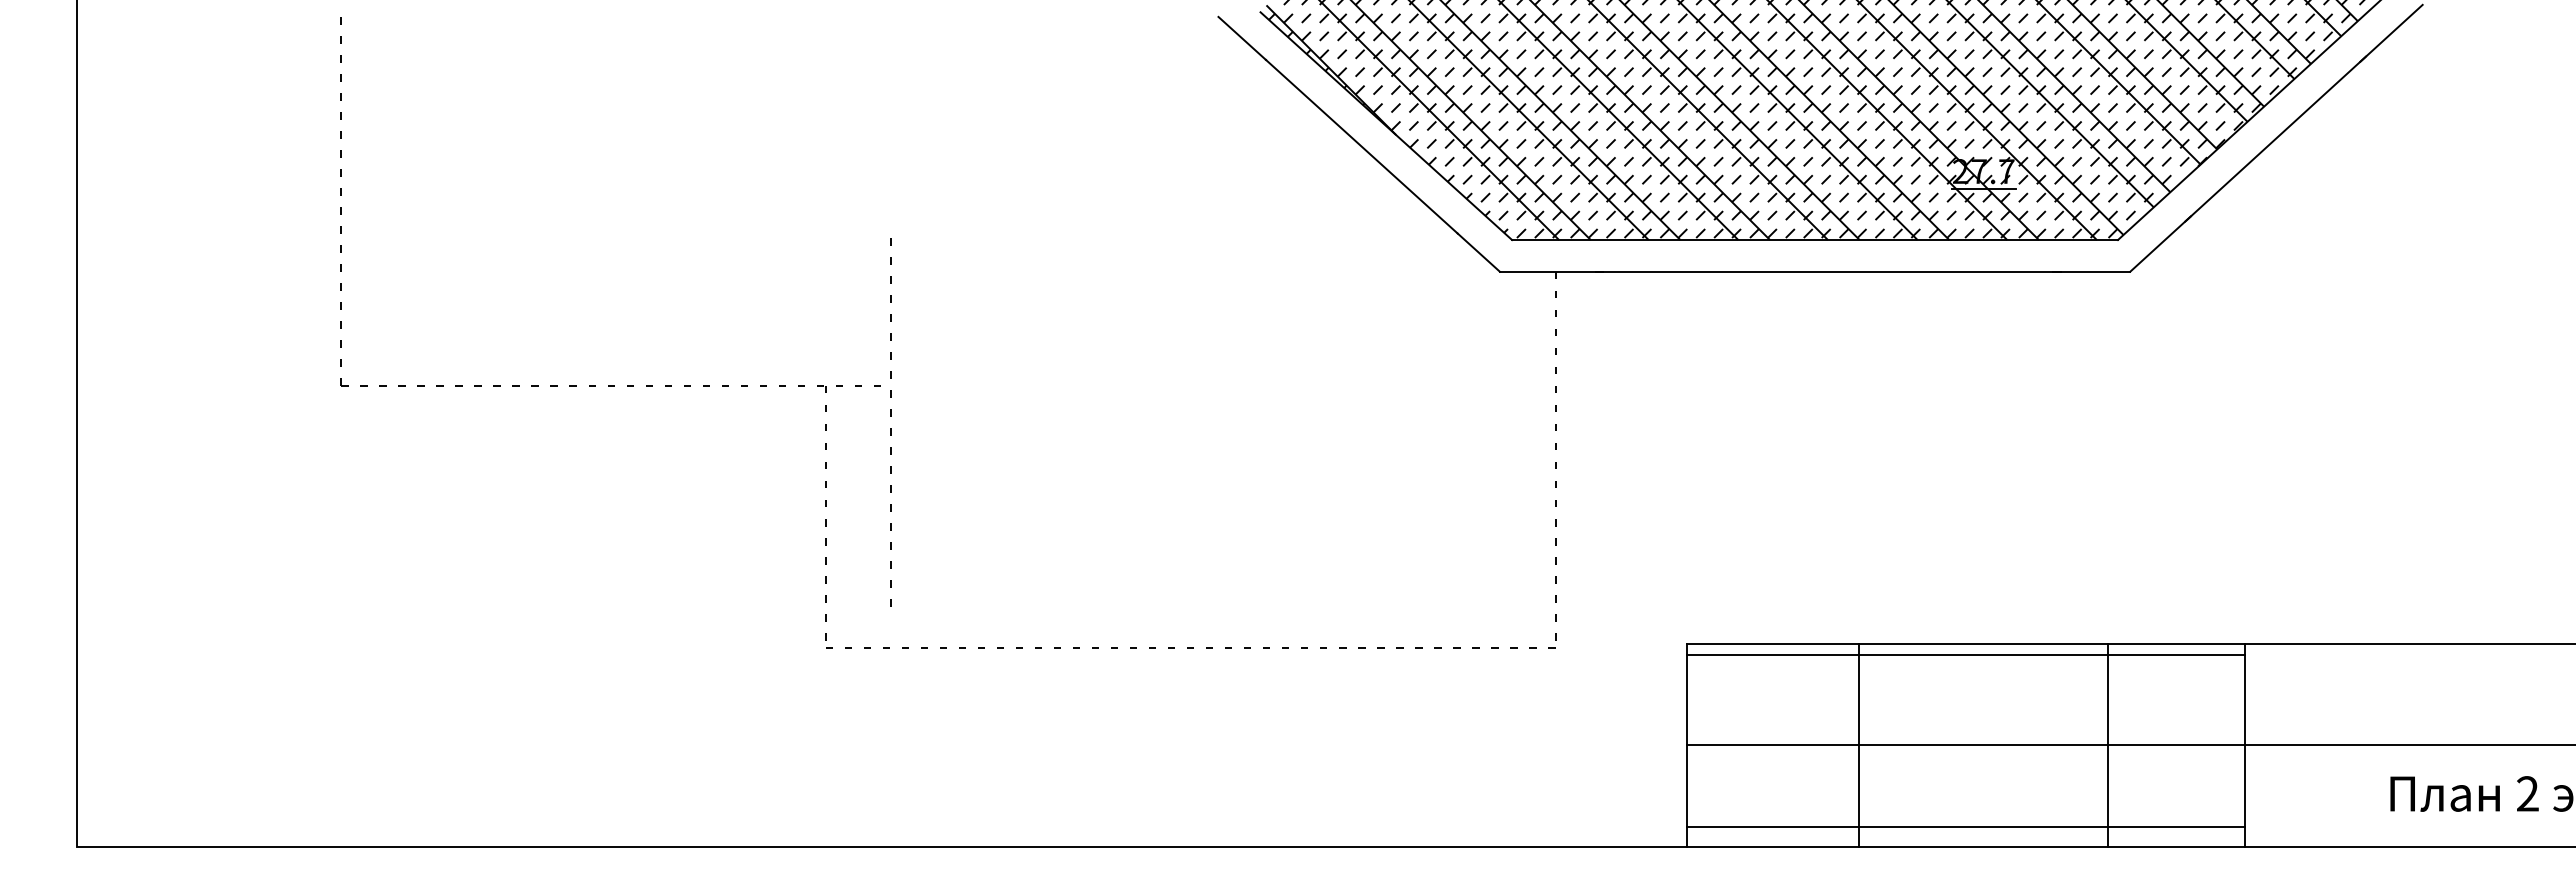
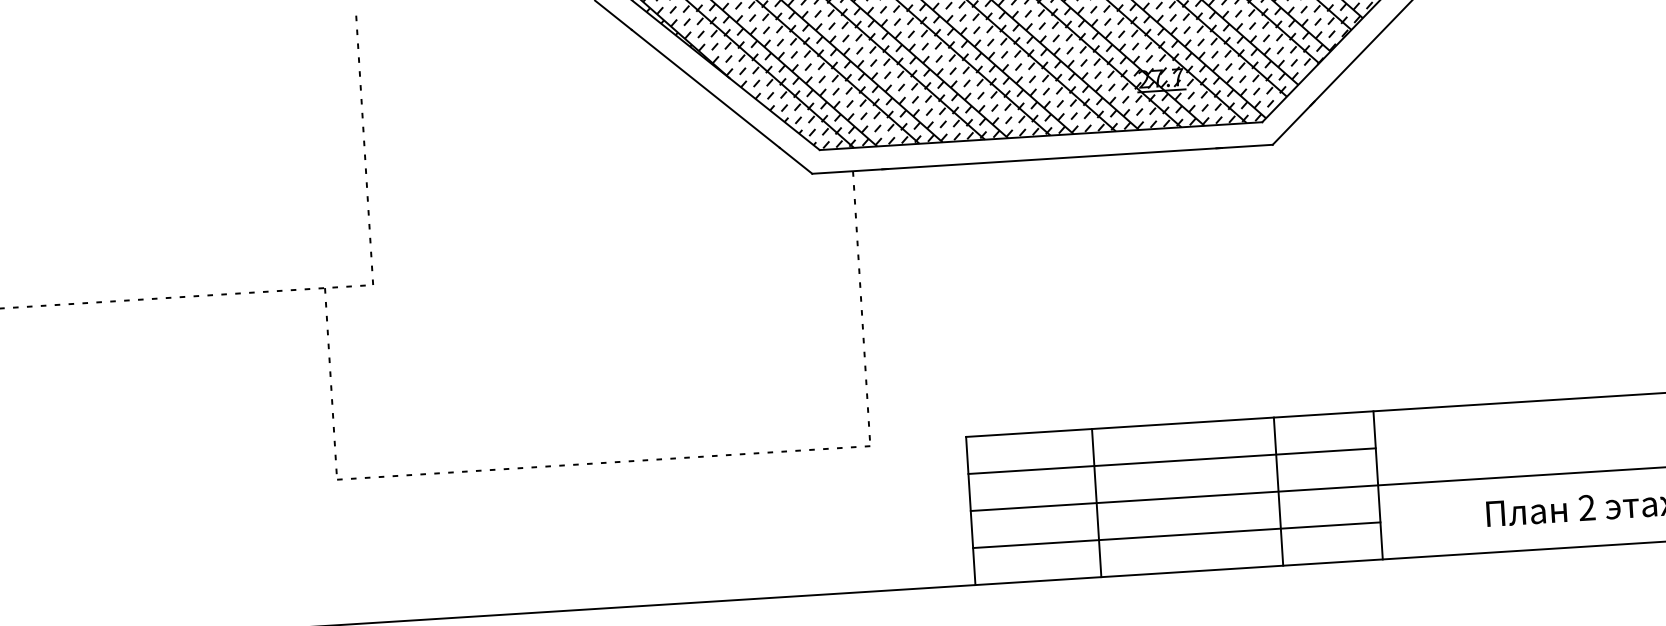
line: (890, 416) -> (363, 146), moved
line: (1965, 654) -> (1171, 461), moved
line: (1965, 826) -> (1176, 534), moved

